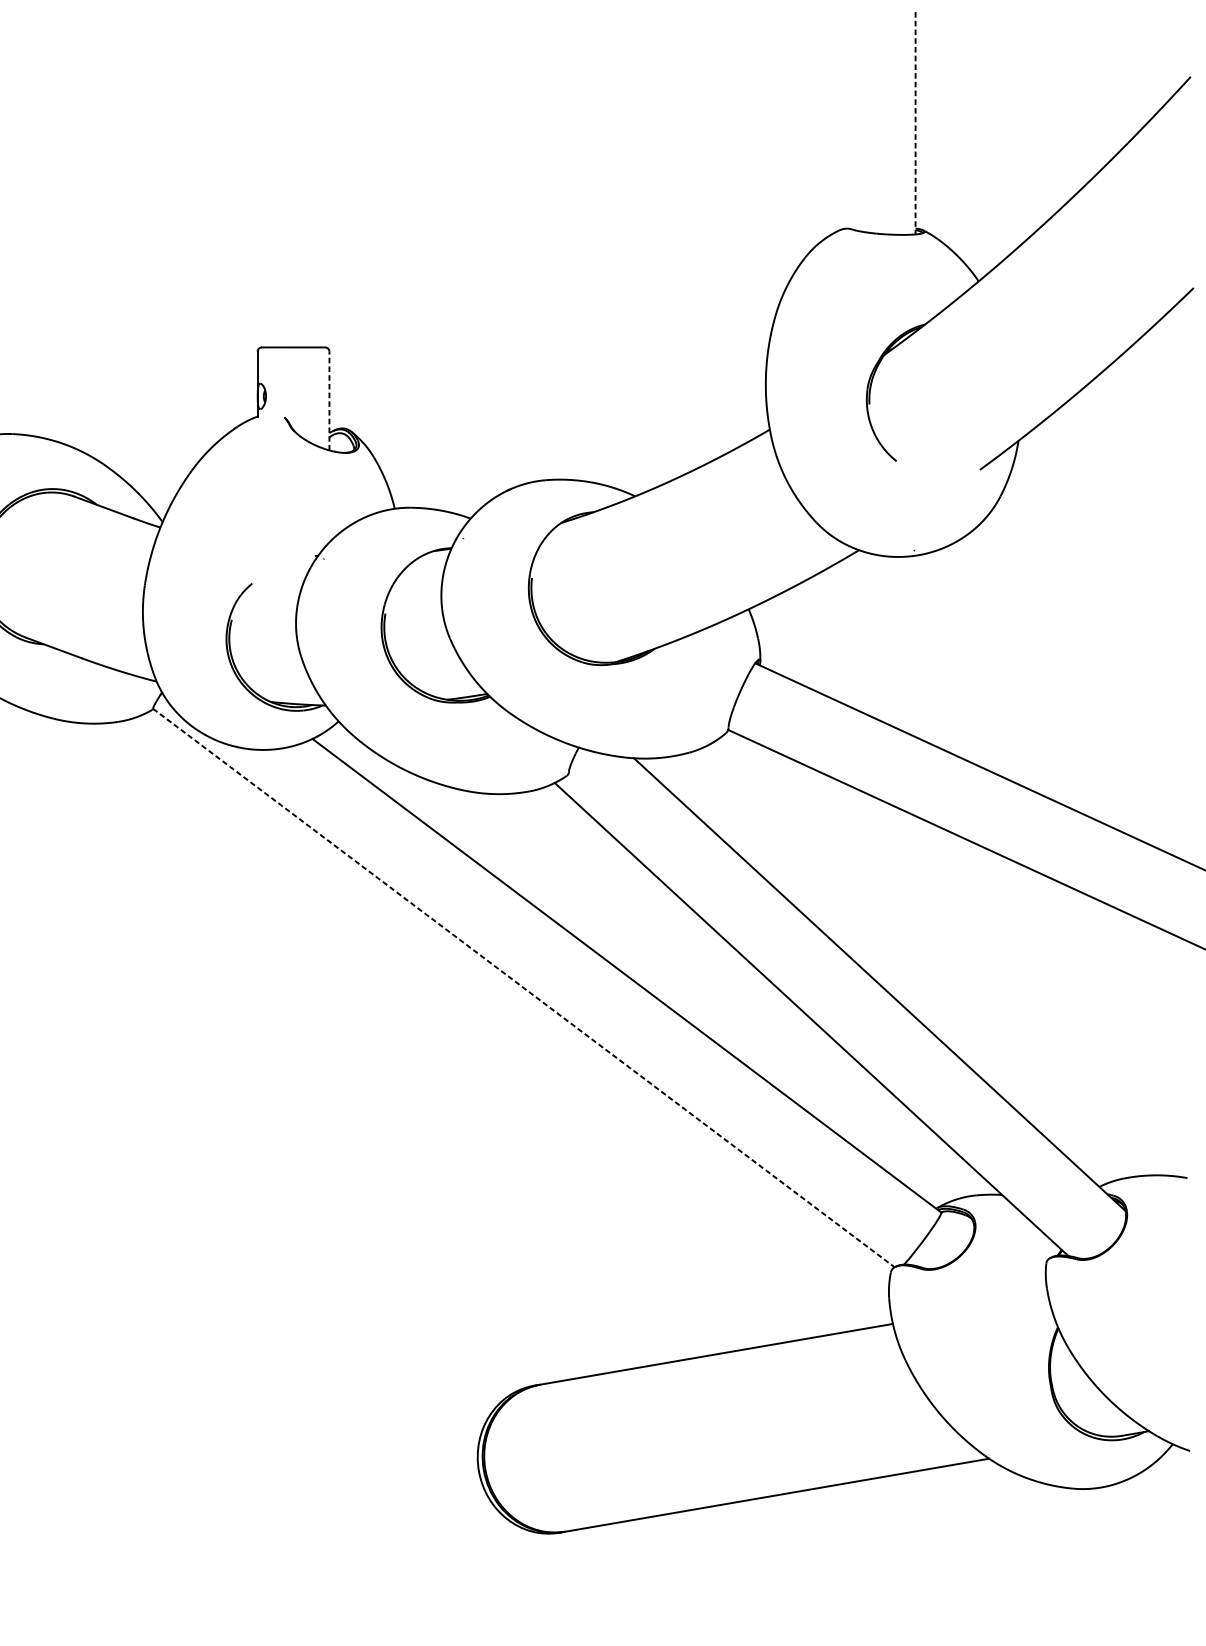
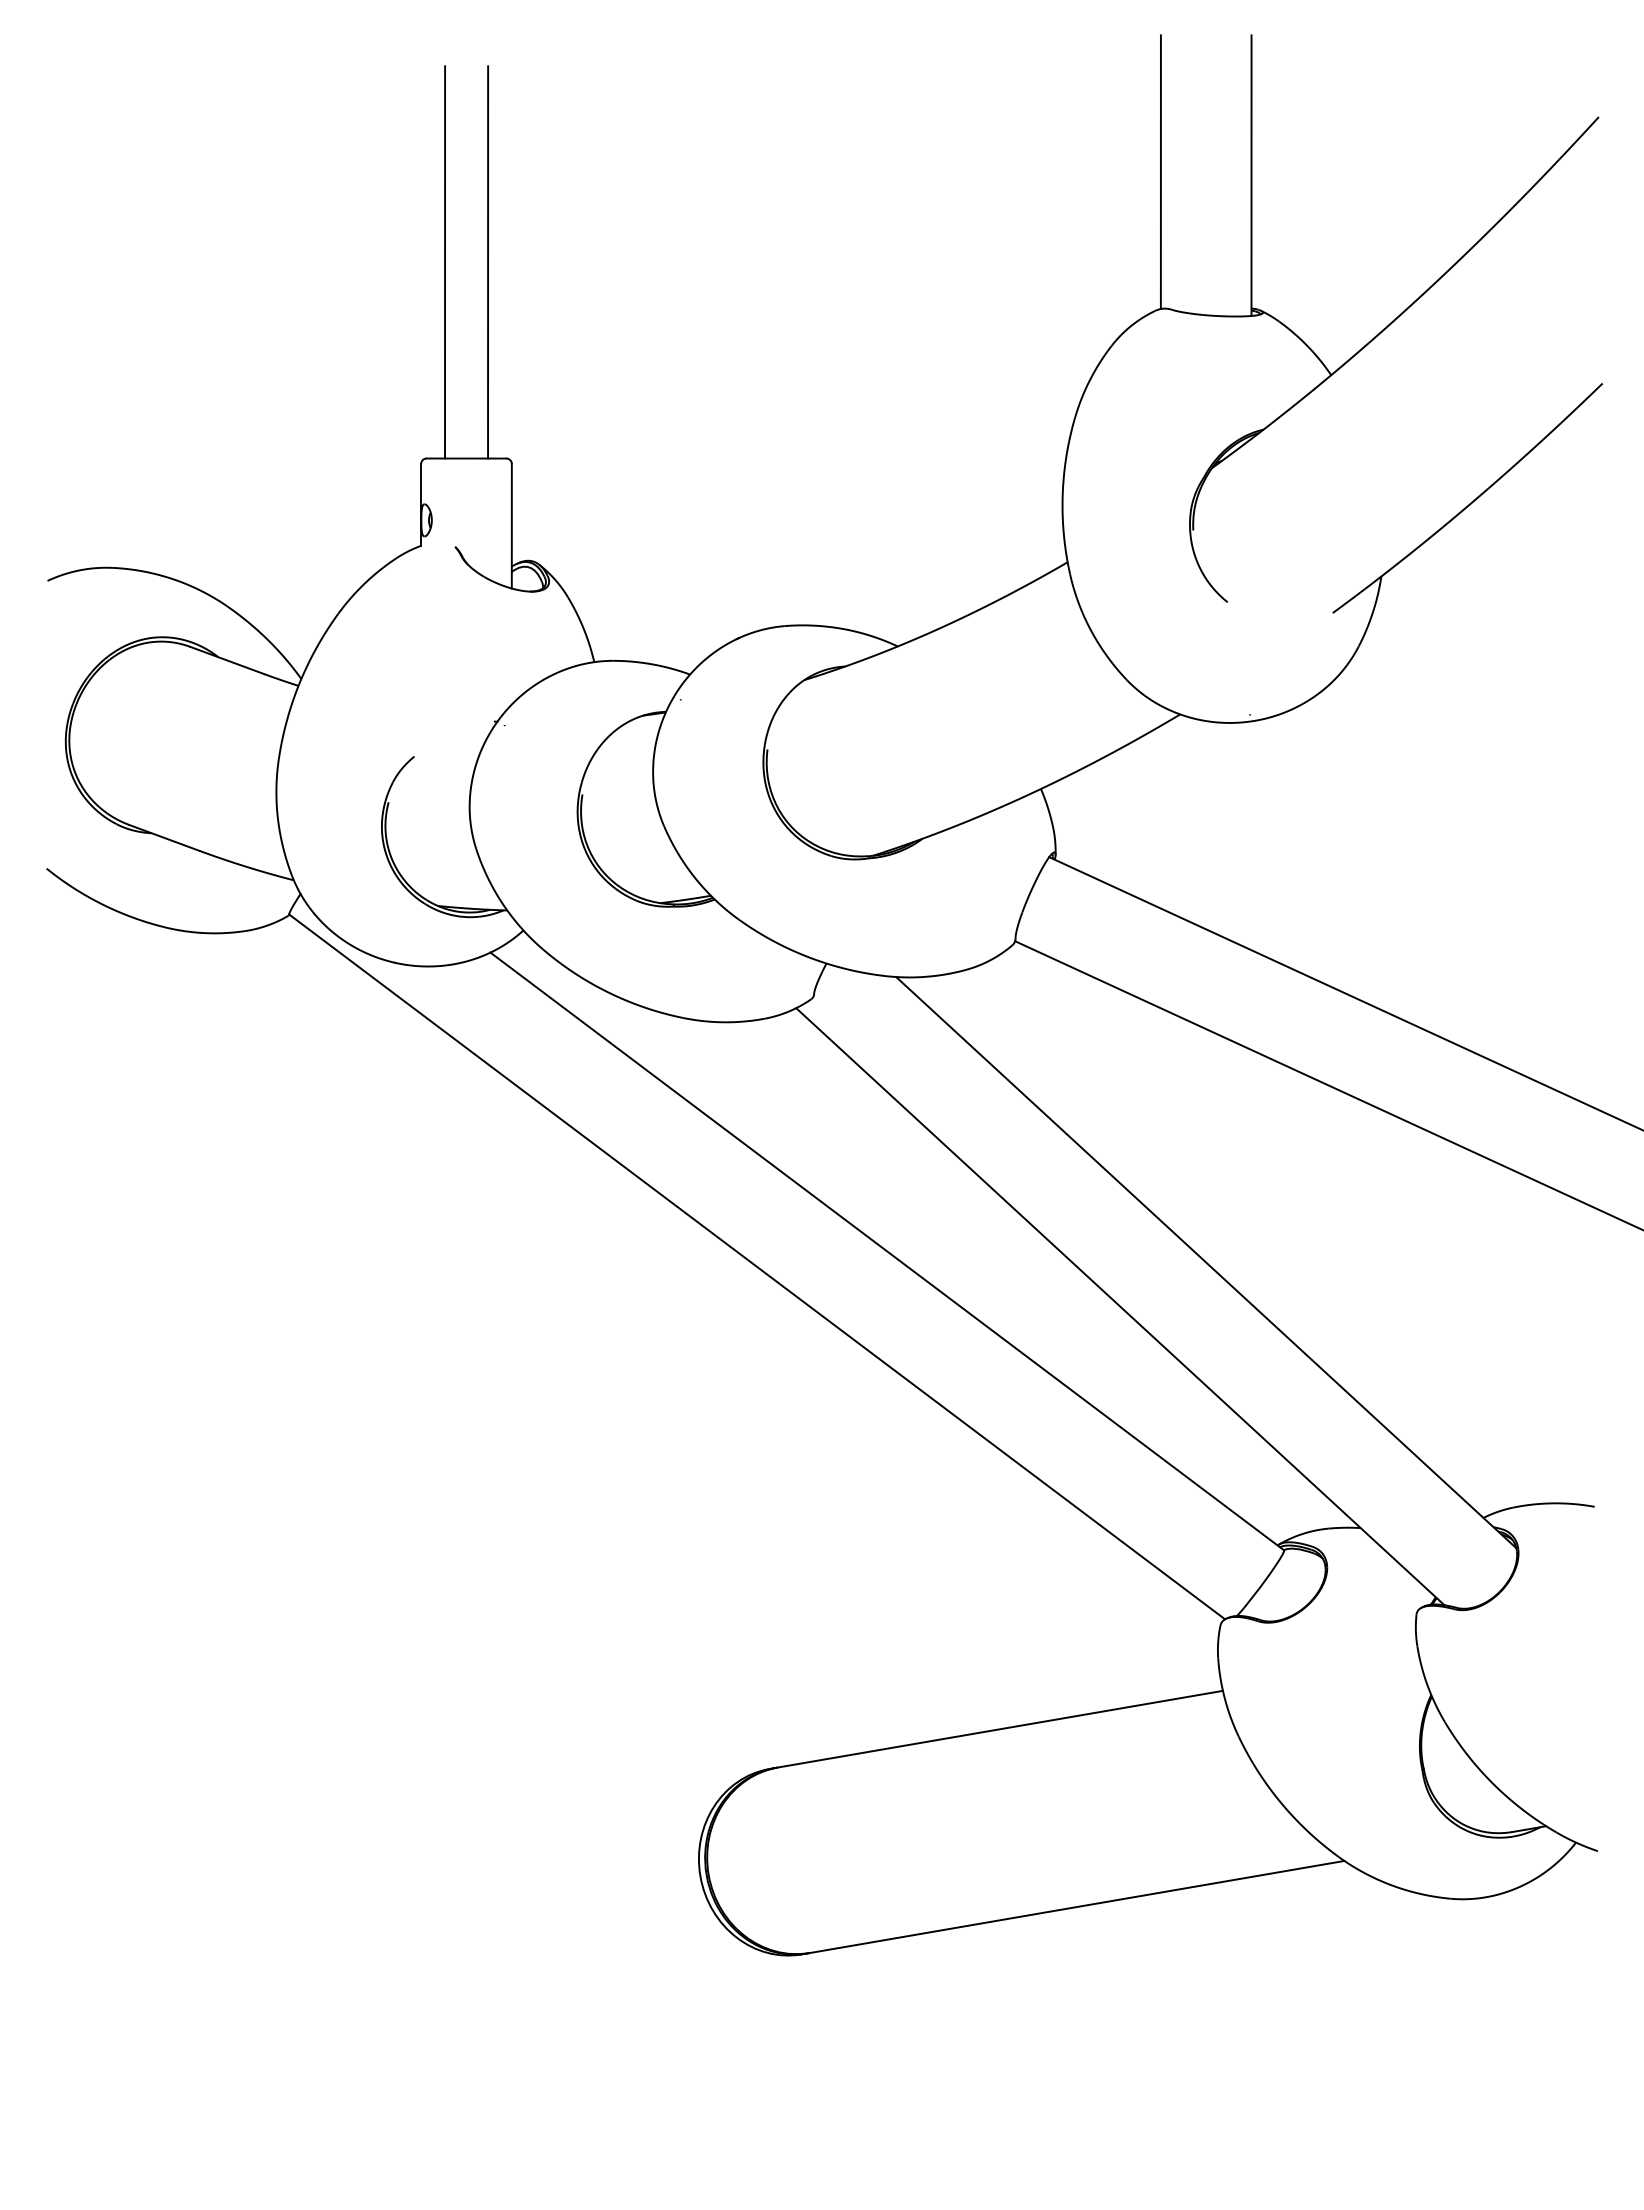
line: (843, 120) -> (1160, 172), added
line: (915, 123) -> (1251, 176), dashed -> solid
line: (276, 192) -> (445, 262), added
line: (310, 192) -> (488, 262), added
line: (329, 400) -> (511, 525), dashed -> solid
line: (524, 987) -> (757, 1266), dashed -> solid

